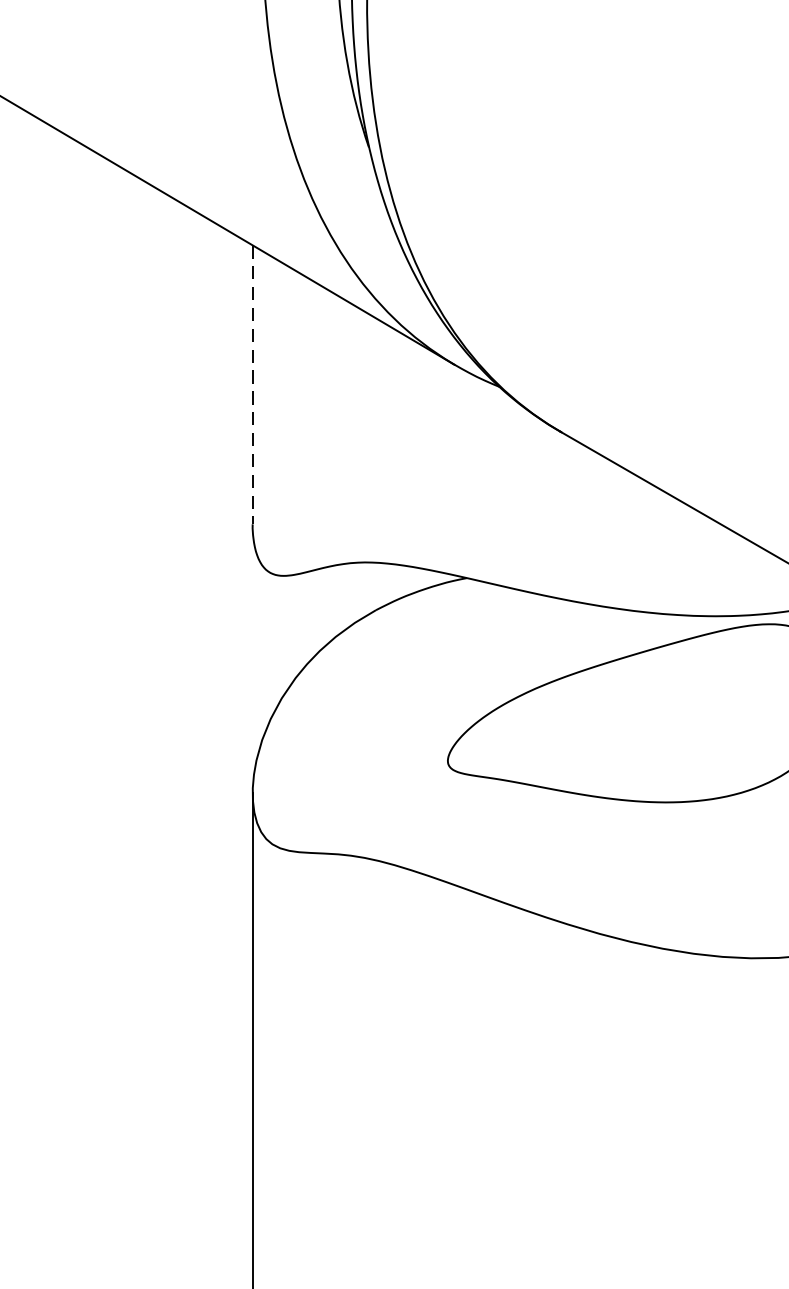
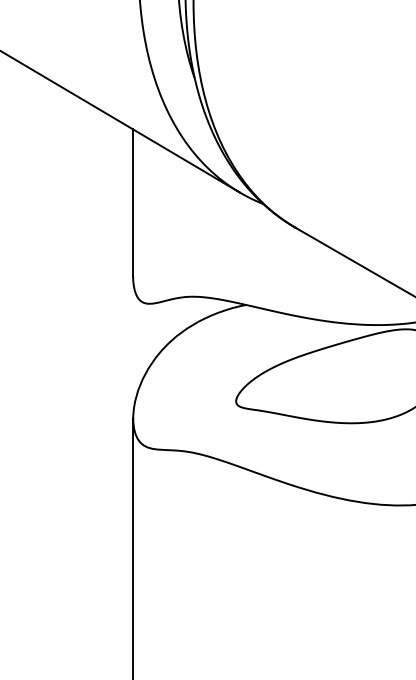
line: (253, 385) -> (133, 203), dashed -> solid

